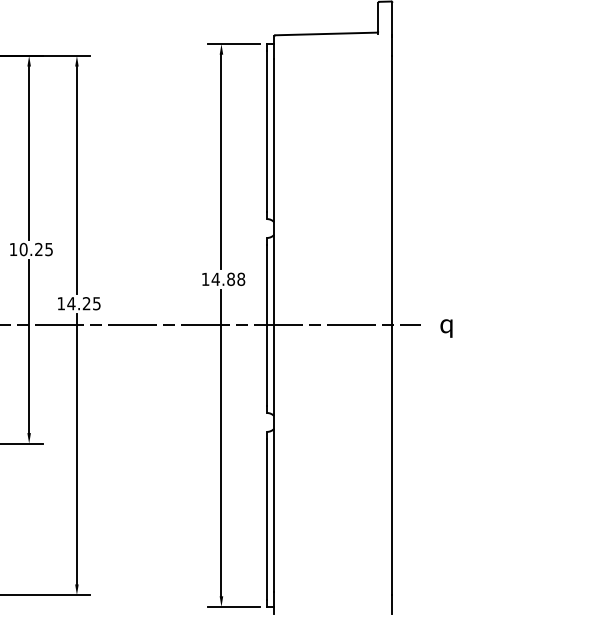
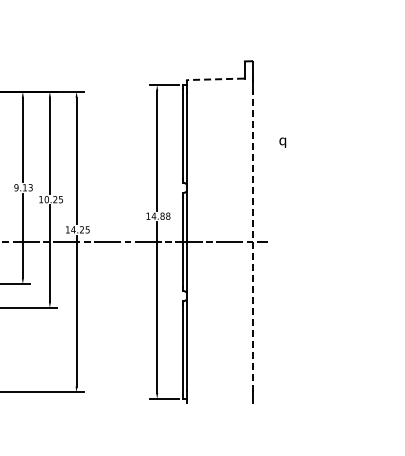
line: (325, 34) -> (215, 79), solid -> dashed
line: (392, 324) -> (252, 241), solid -> dashed
text: (446, 328) -> (282, 142), moved

